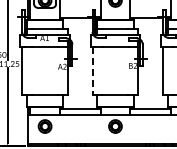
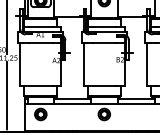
line: (92, 71) -> (83, 64), dashed -> solid

